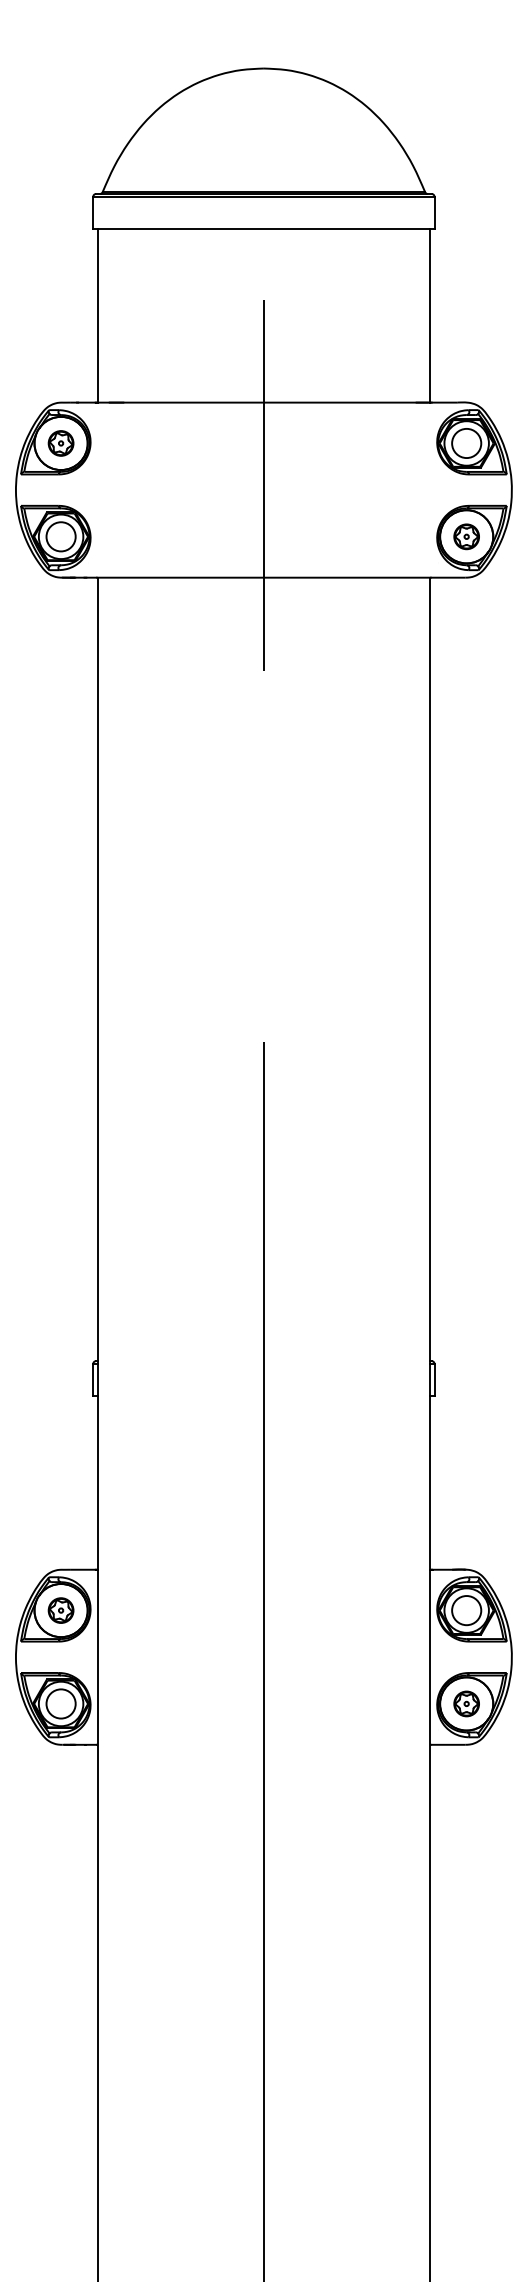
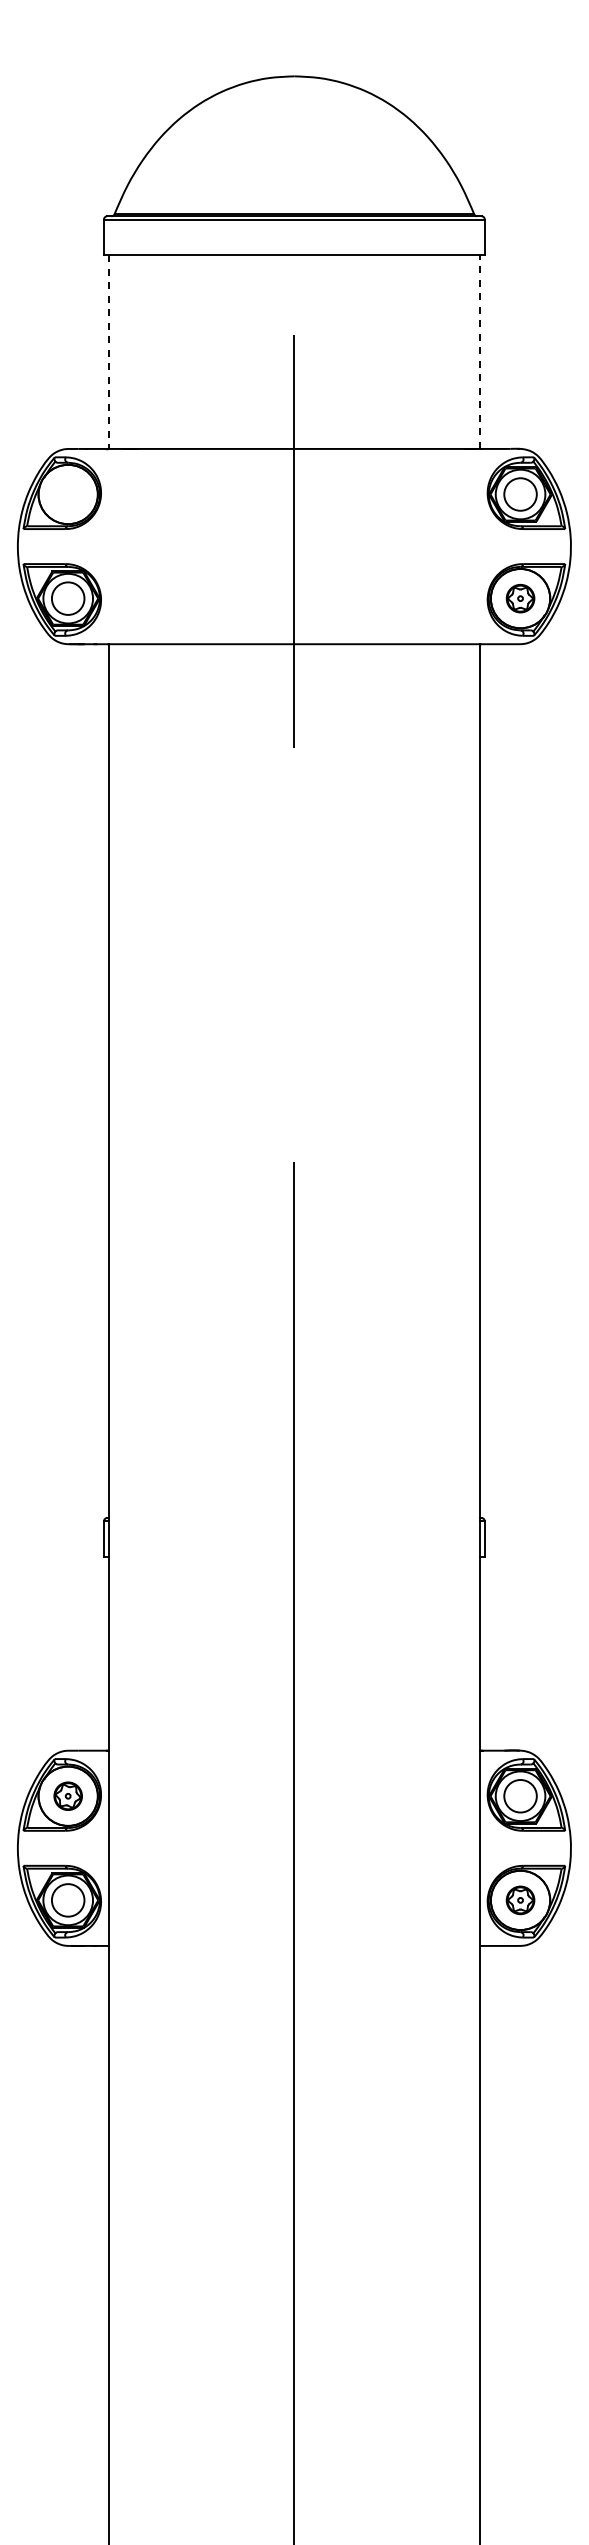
line: (97, 316) -> (108, 352), solid -> dashed
line: (429, 316) -> (479, 352), solid -> dashed
part: (60, 443) -> (67, 494), removed

